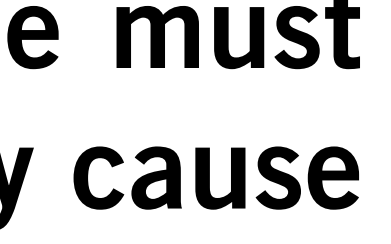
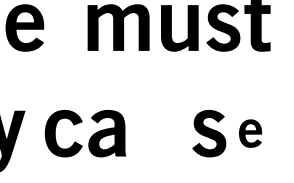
part: (332, 177) -> (249, 133), size x0.6
fill: (220, 178) -> (165, 133), removed
part: (134, 182) -> (90, 136), moved

